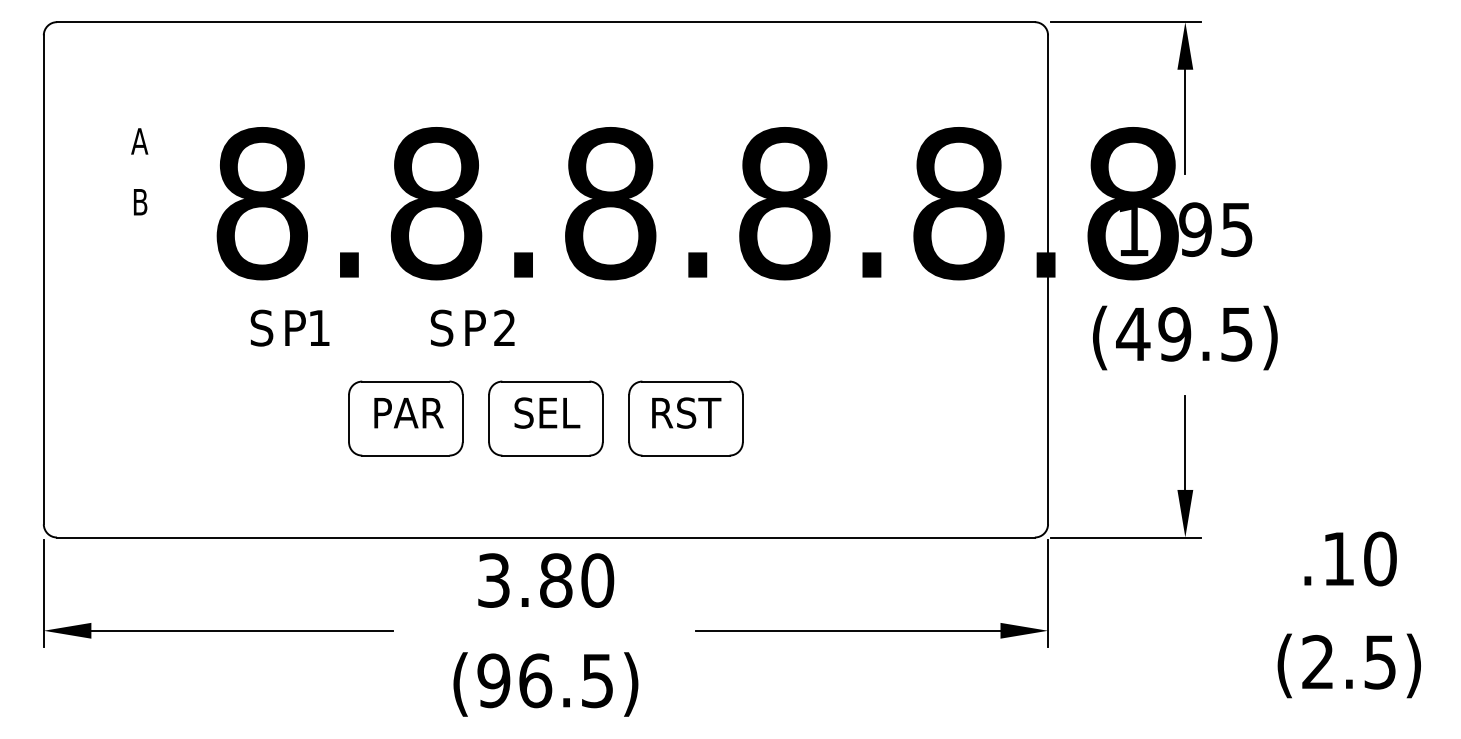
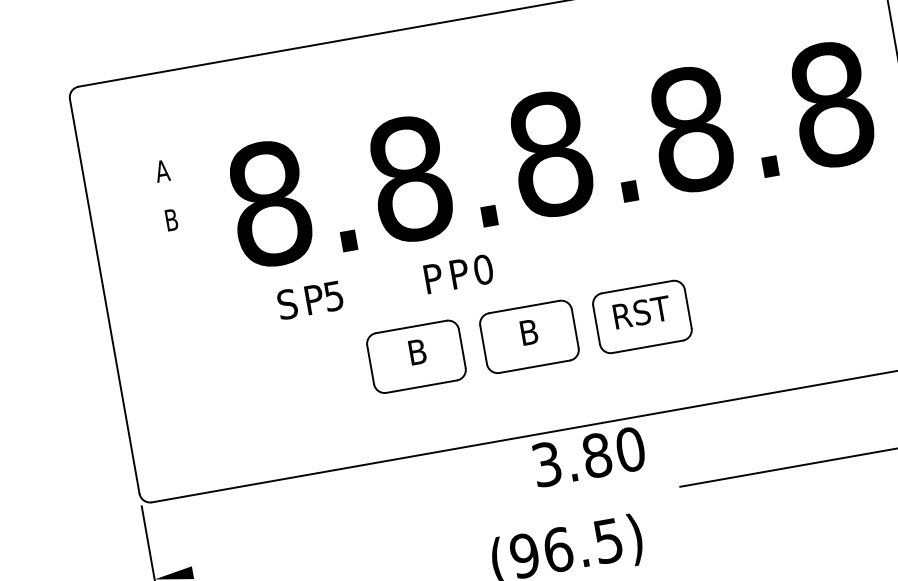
text: (441, 327) -> (432, 278), S -> P
text: (504, 327) -> (483, 269), 2 -> 0
text: (318, 328) -> (333, 296), 1 -> 5
text: (547, 412) -> (529, 331), SEL -> B
text: (408, 413) -> (417, 352), PAR -> B
text: (546, 580) -> (589, 456), moved
line: (242, 630) -> (314, 550), removed

